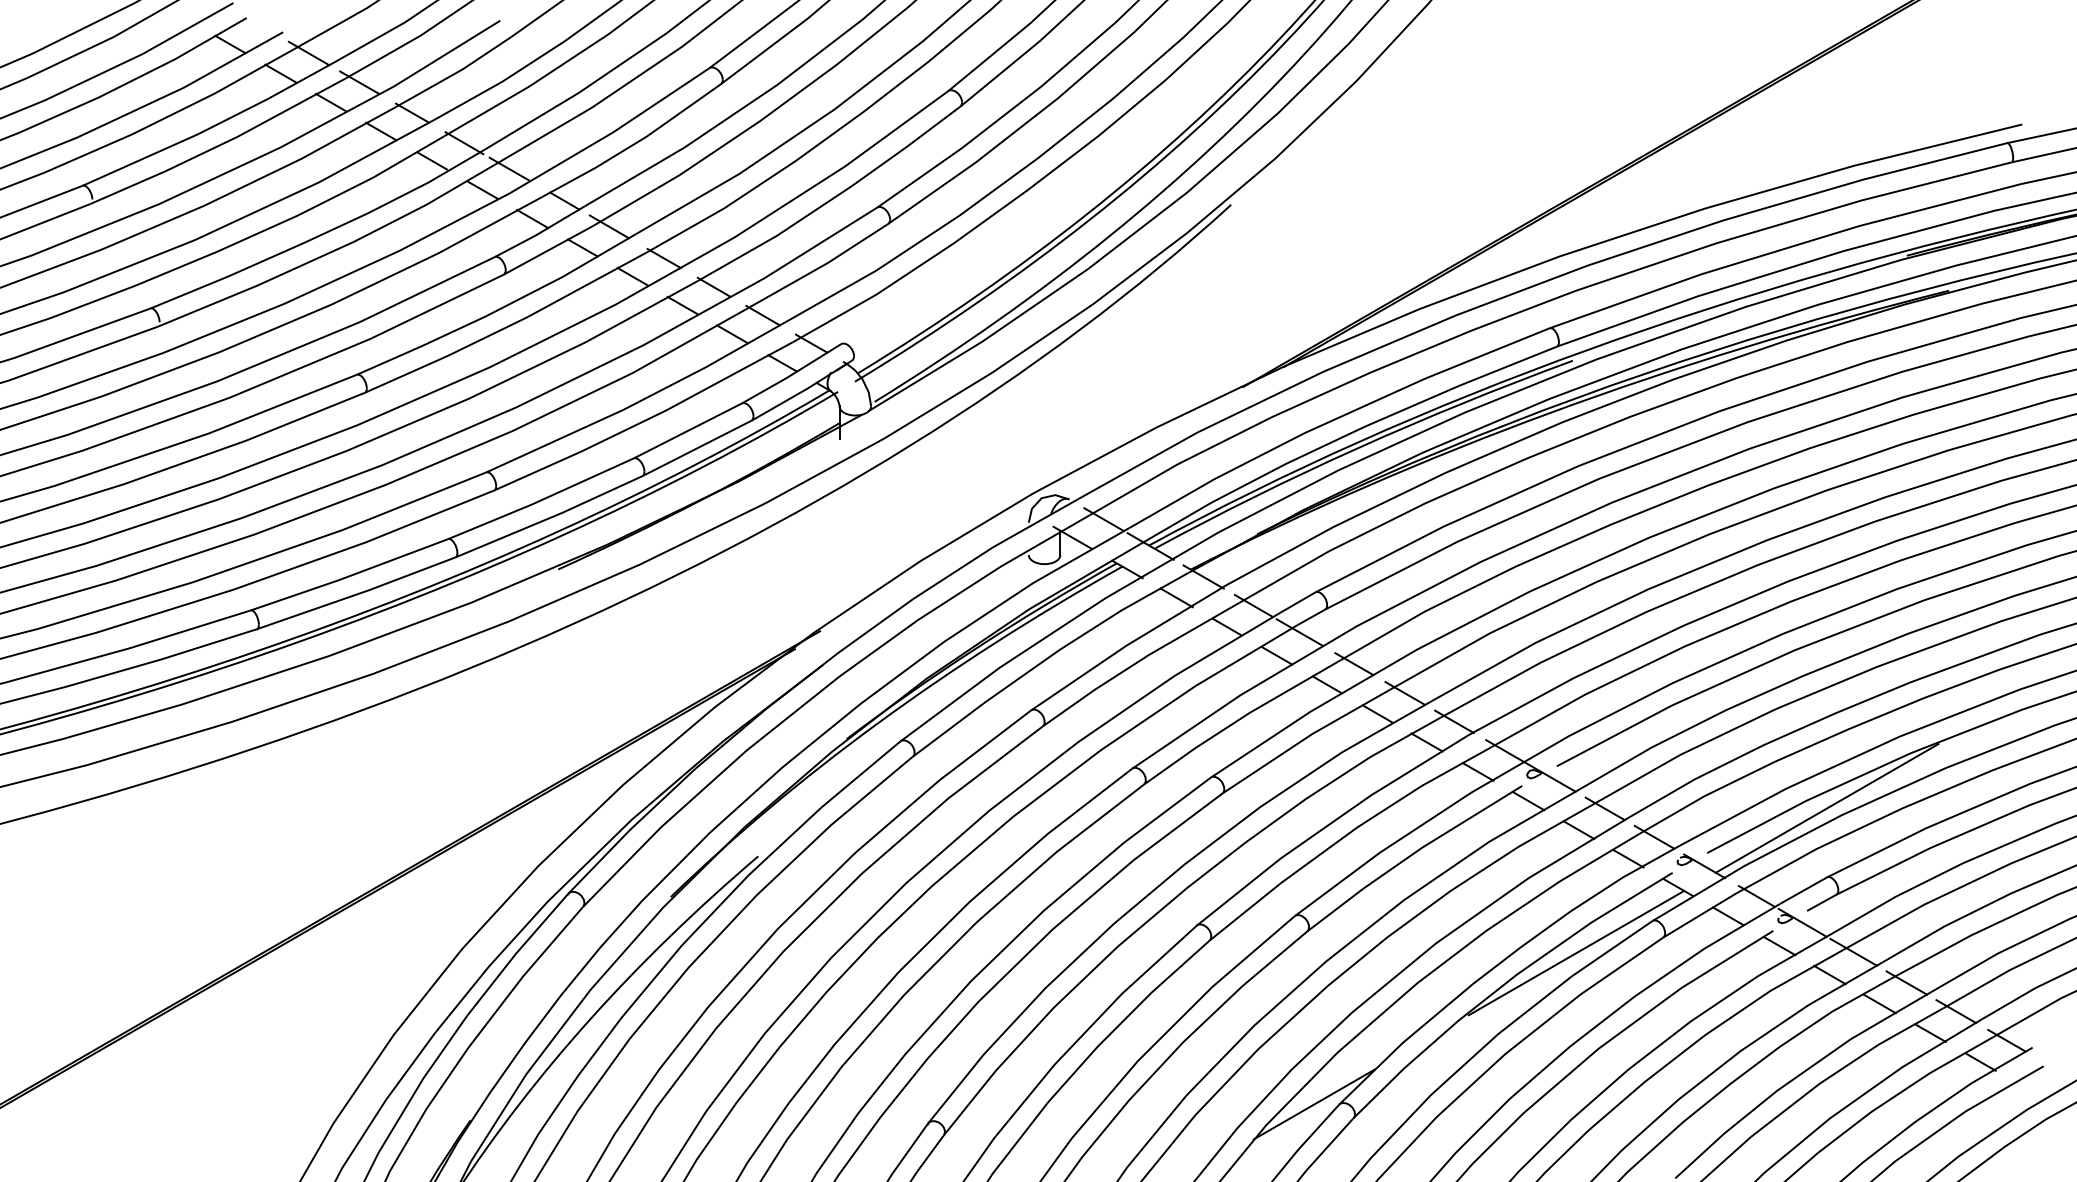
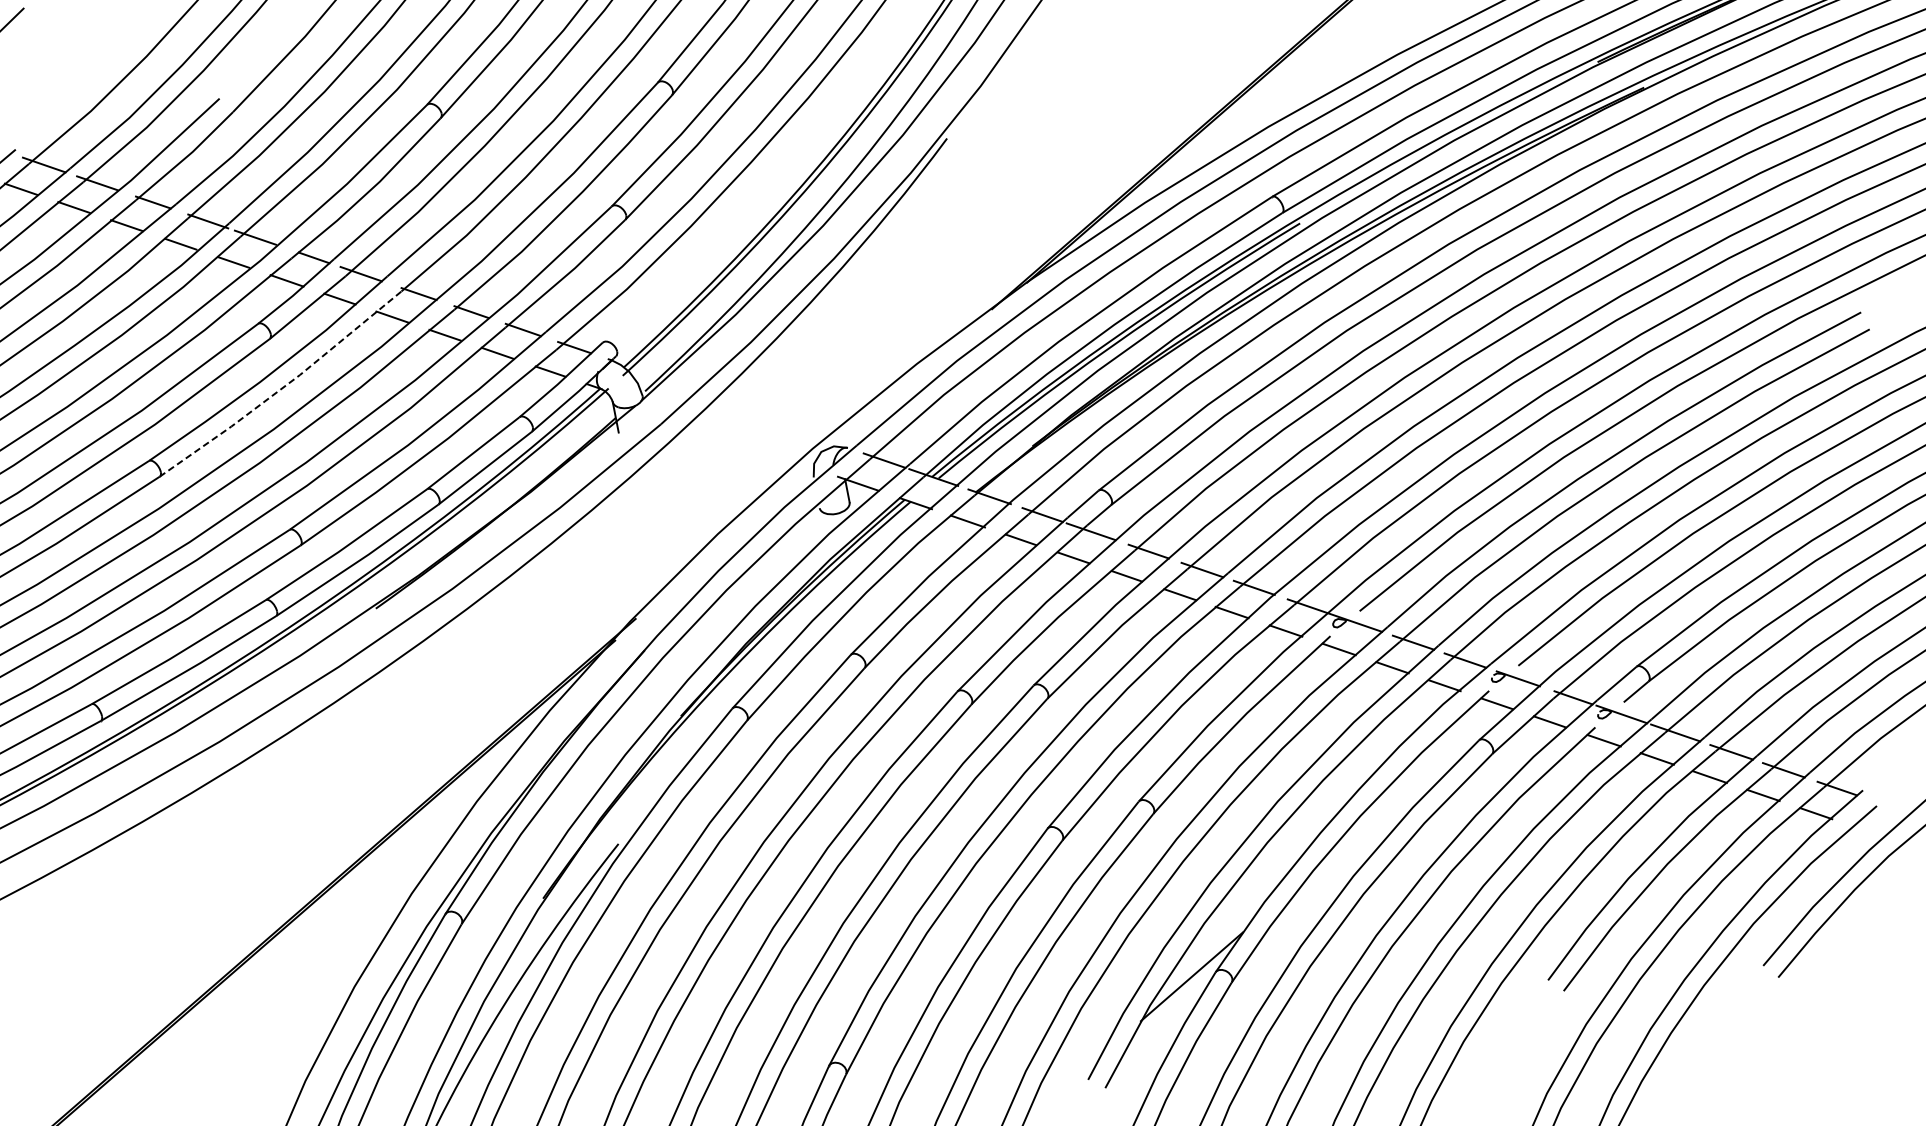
line: (508, 326) -> (283, 387), solid -> dashed
line: (1826, 808) -> (1623, 601), removed
line: (1576, 952) -> (1412, 784), removed

